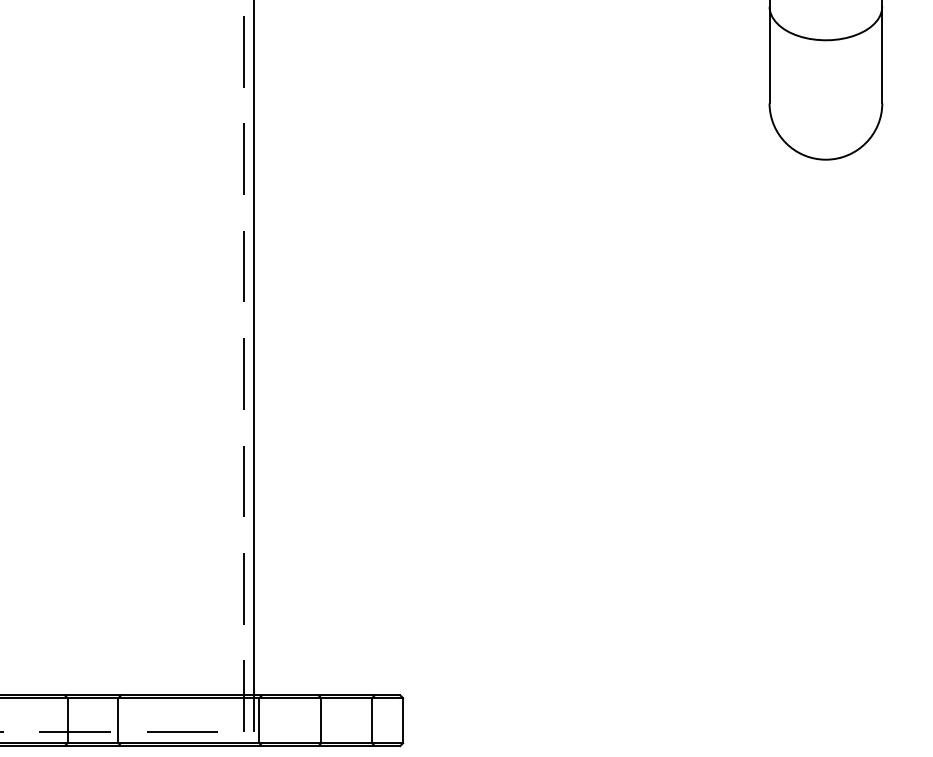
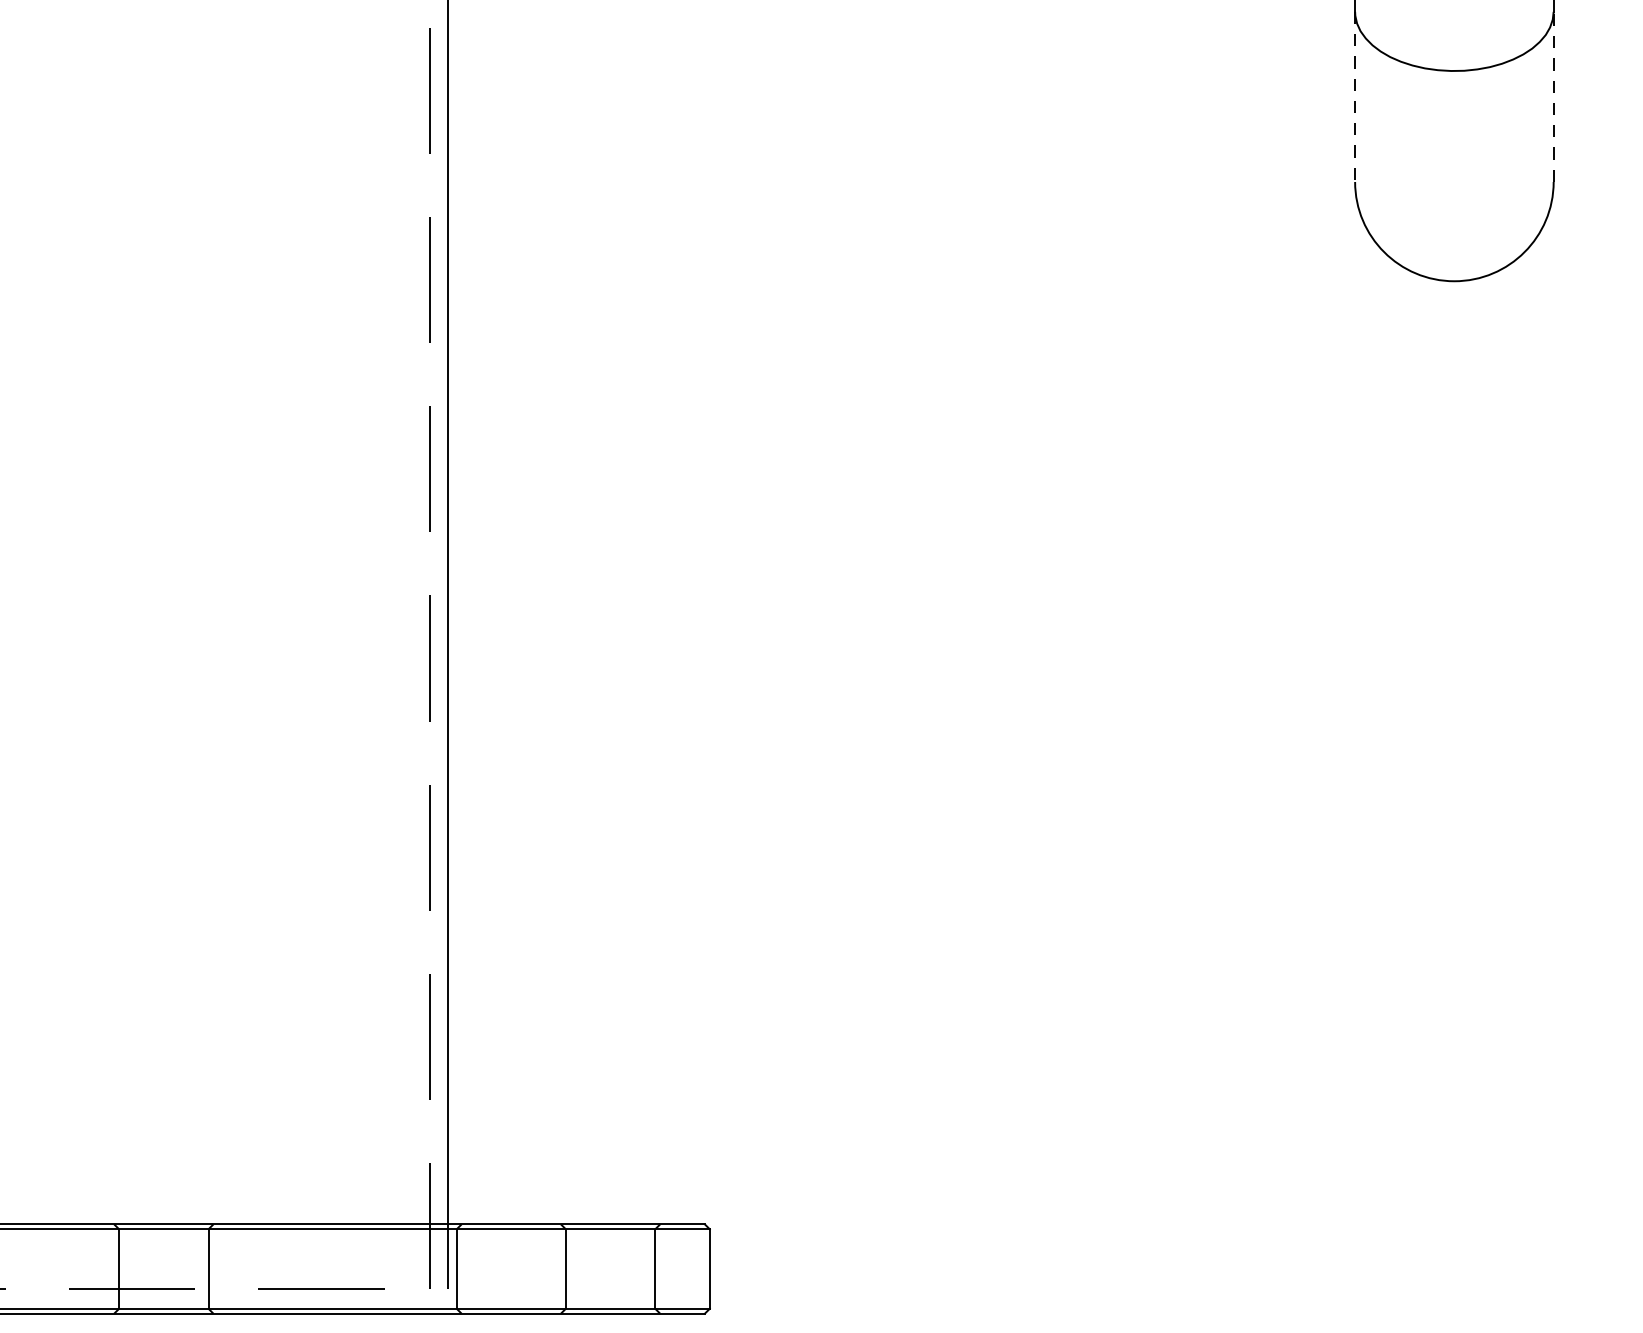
line: (882, 54) -> (1553, 96), solid -> dashed
line: (769, 55) -> (1355, 97), solid -> dashed

